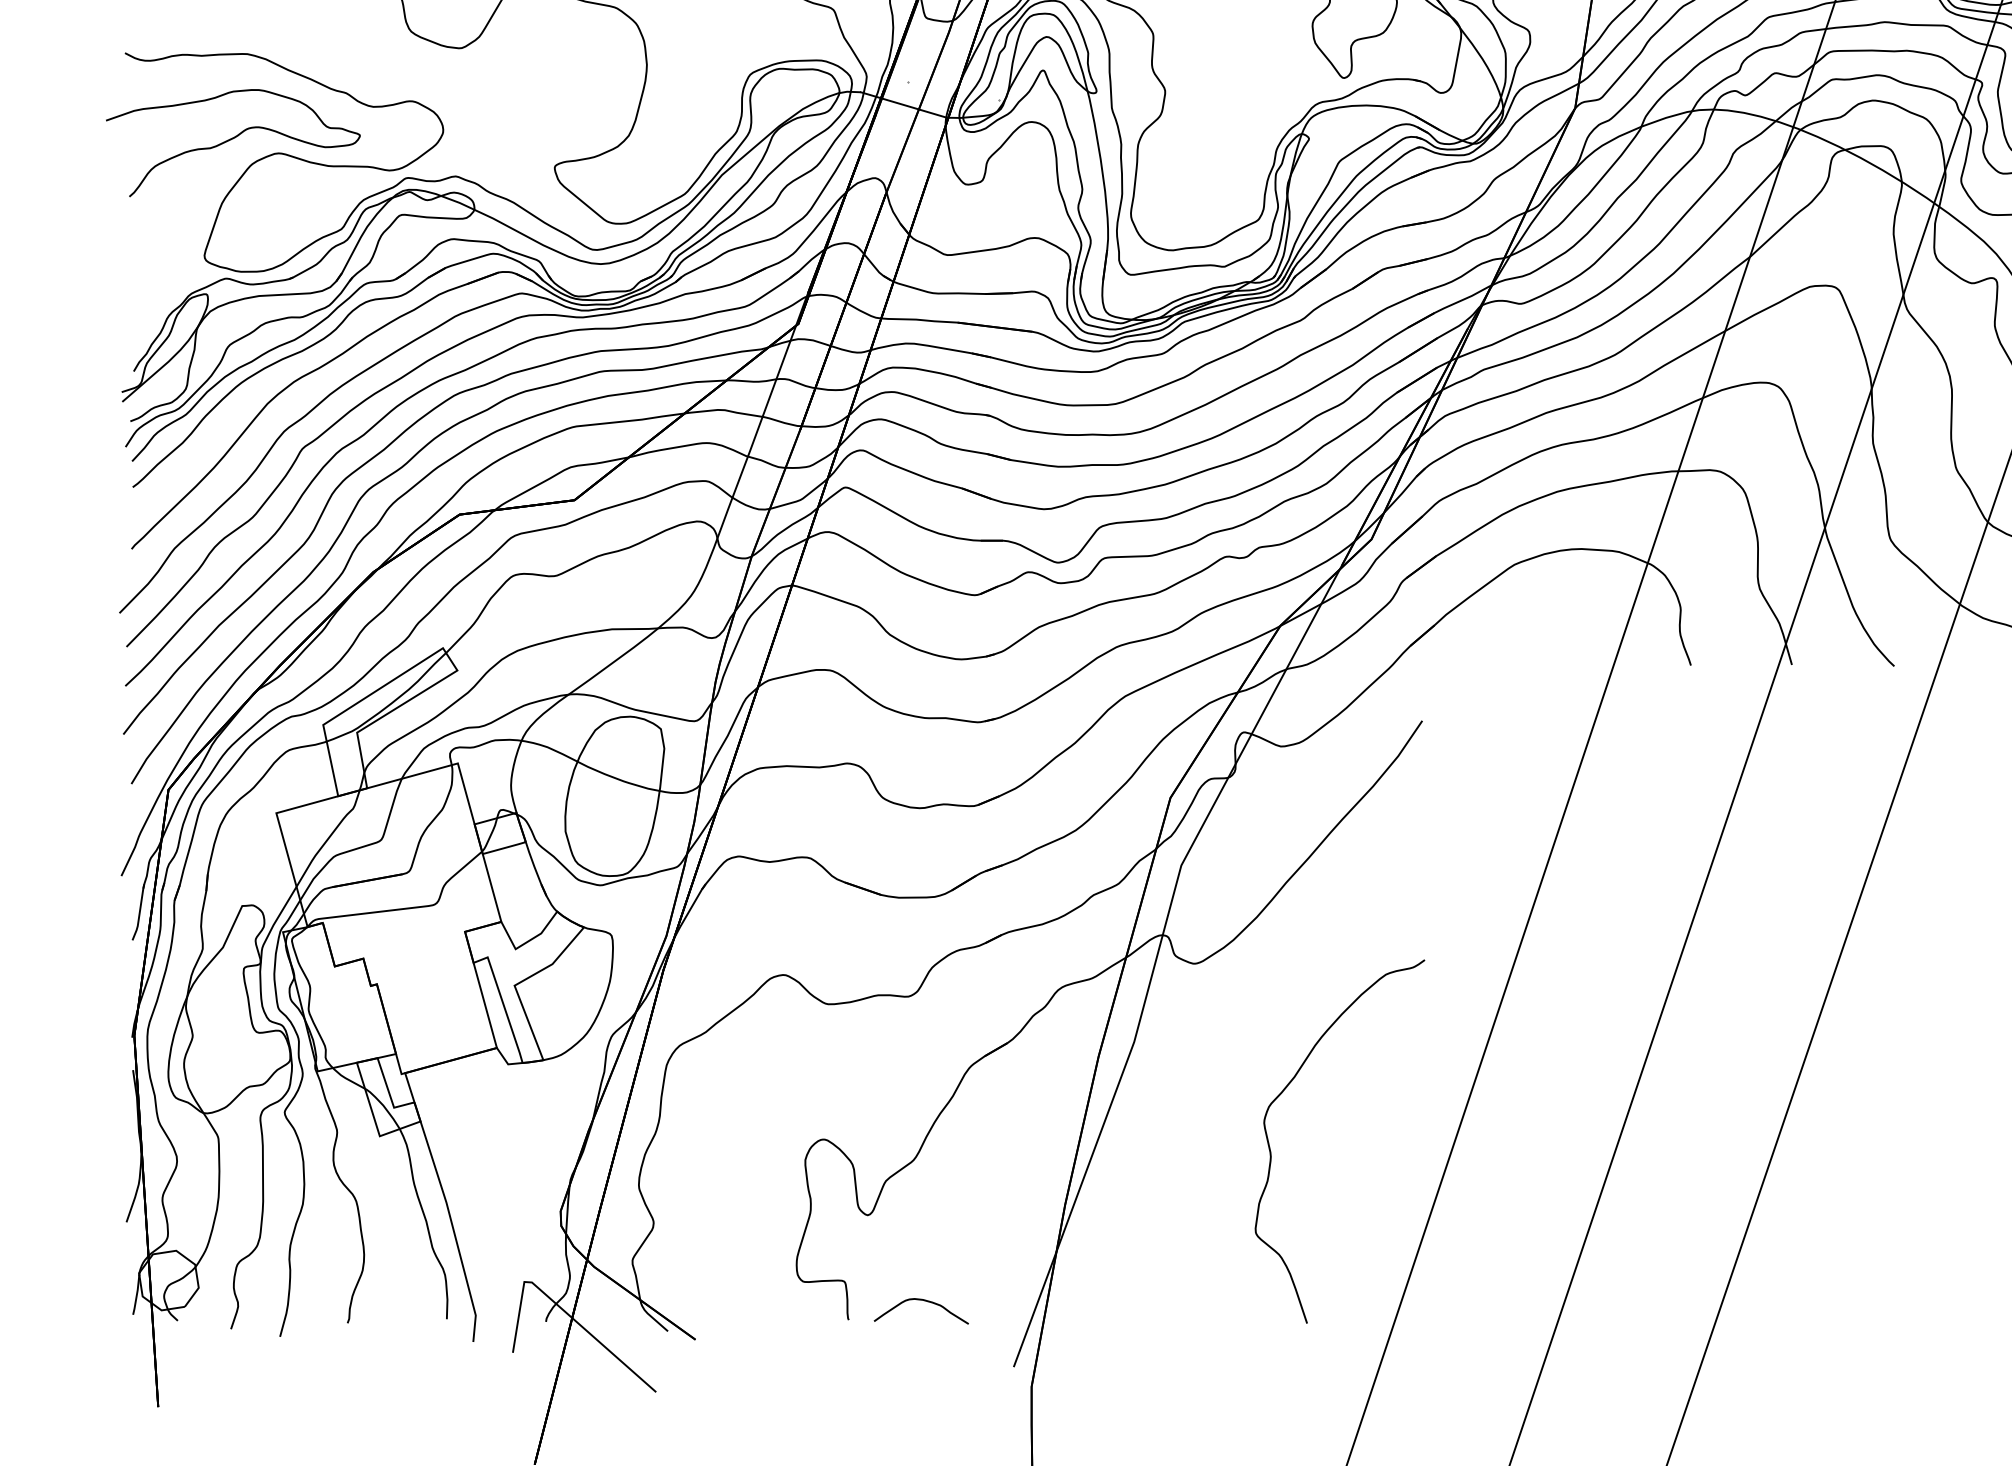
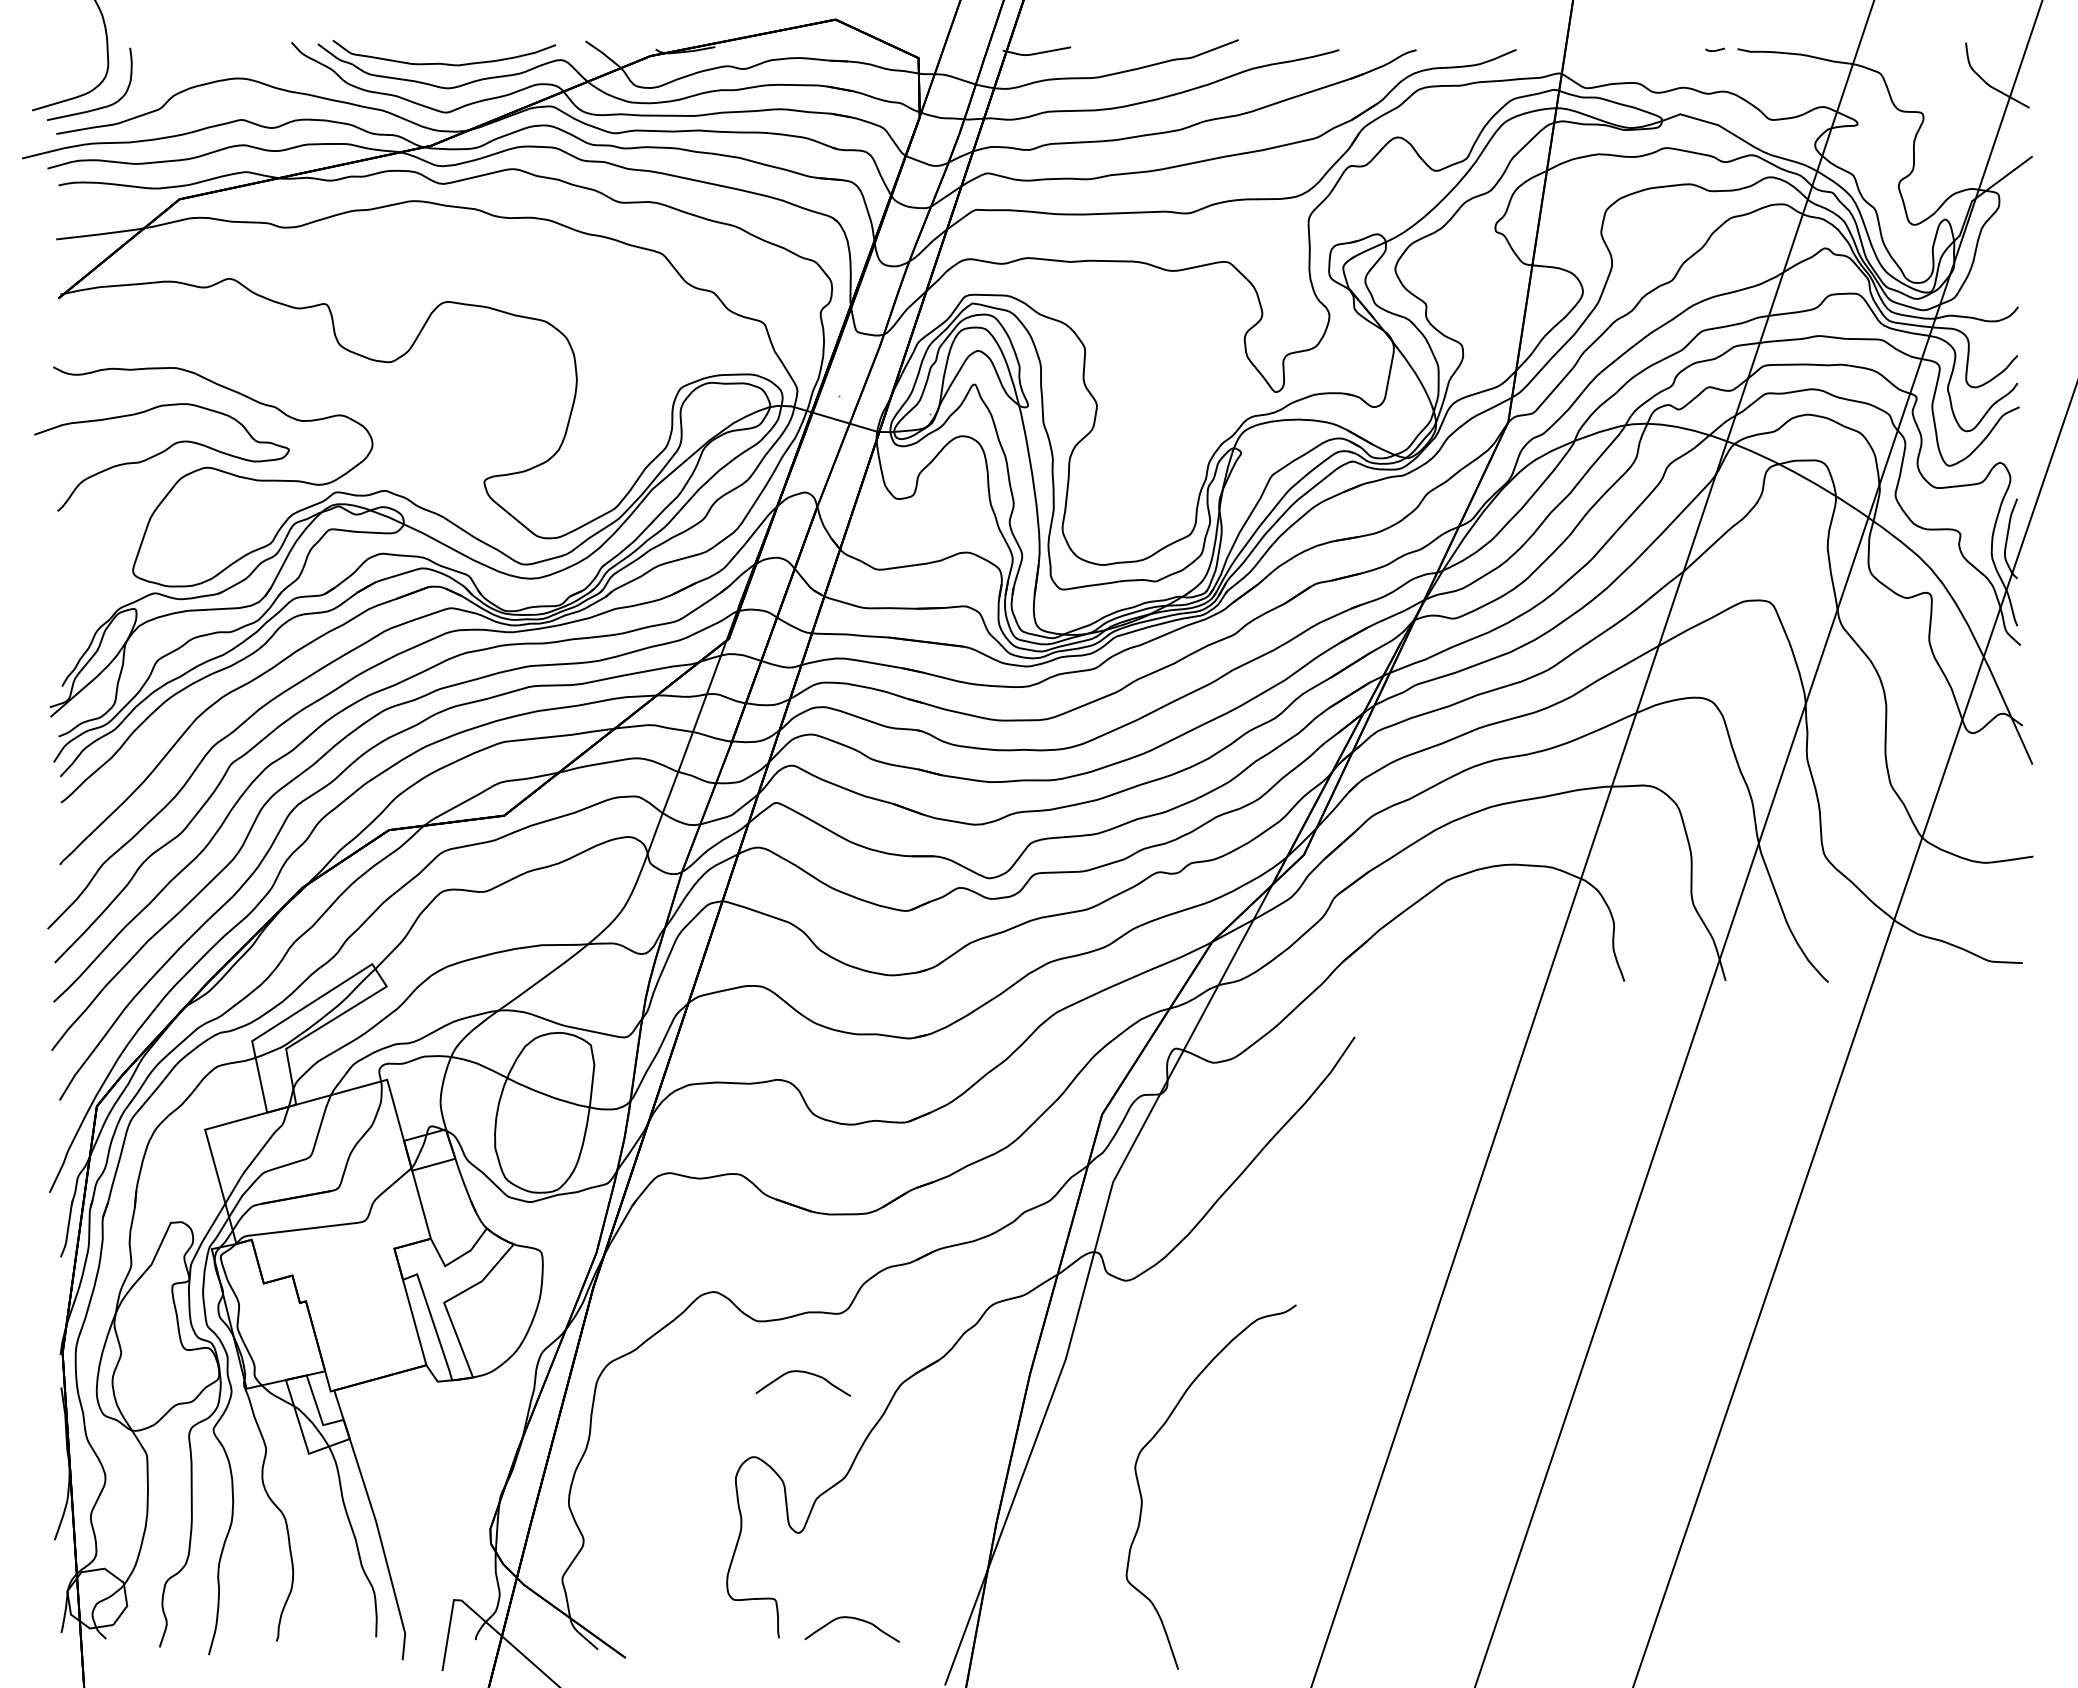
curve: (874, 1056) -> (805, 1373), added
curve: (1271, 1150) -> (1142, 1496), moved

